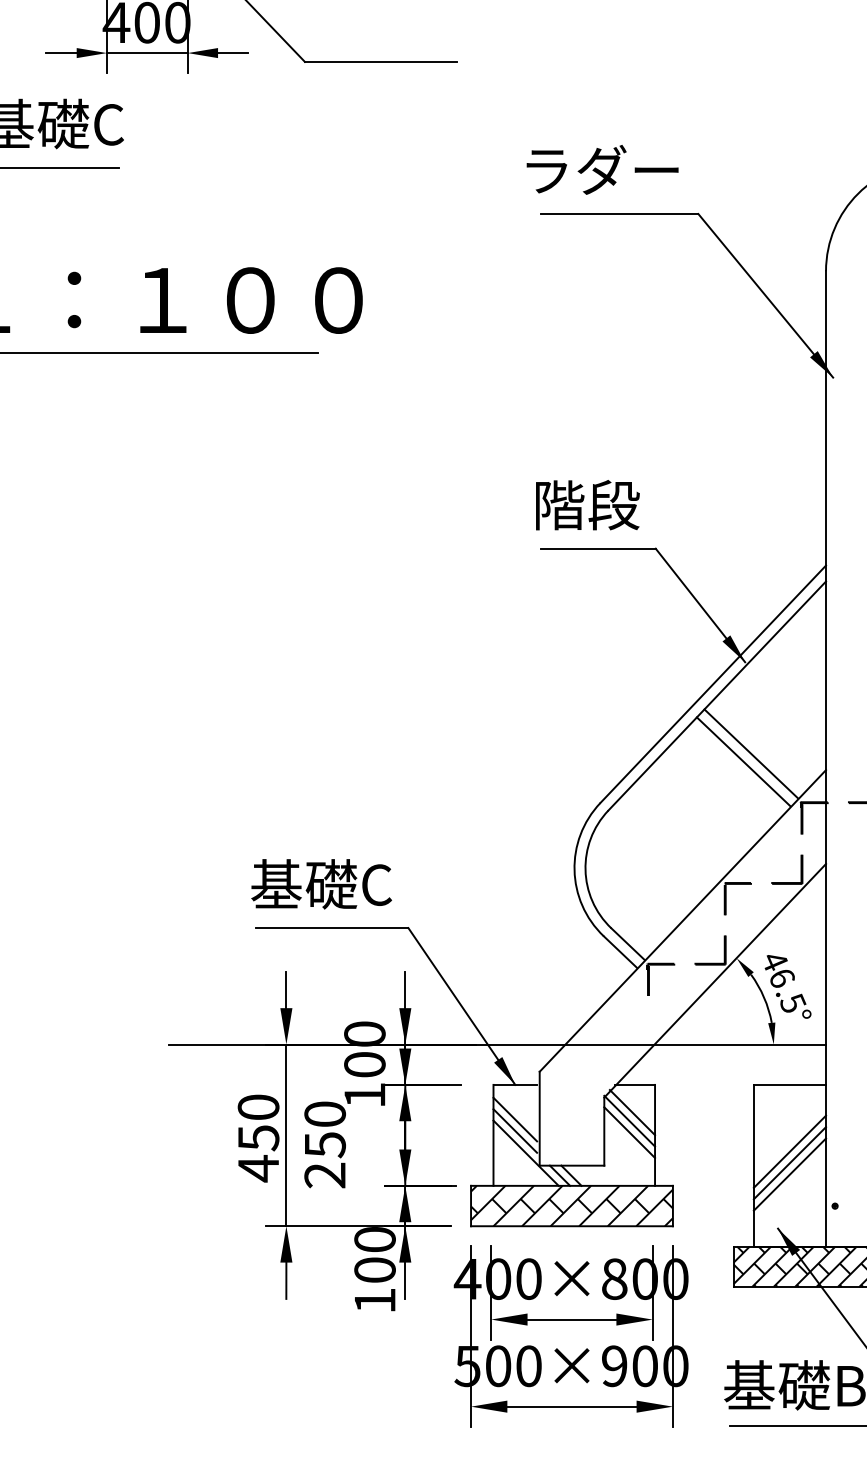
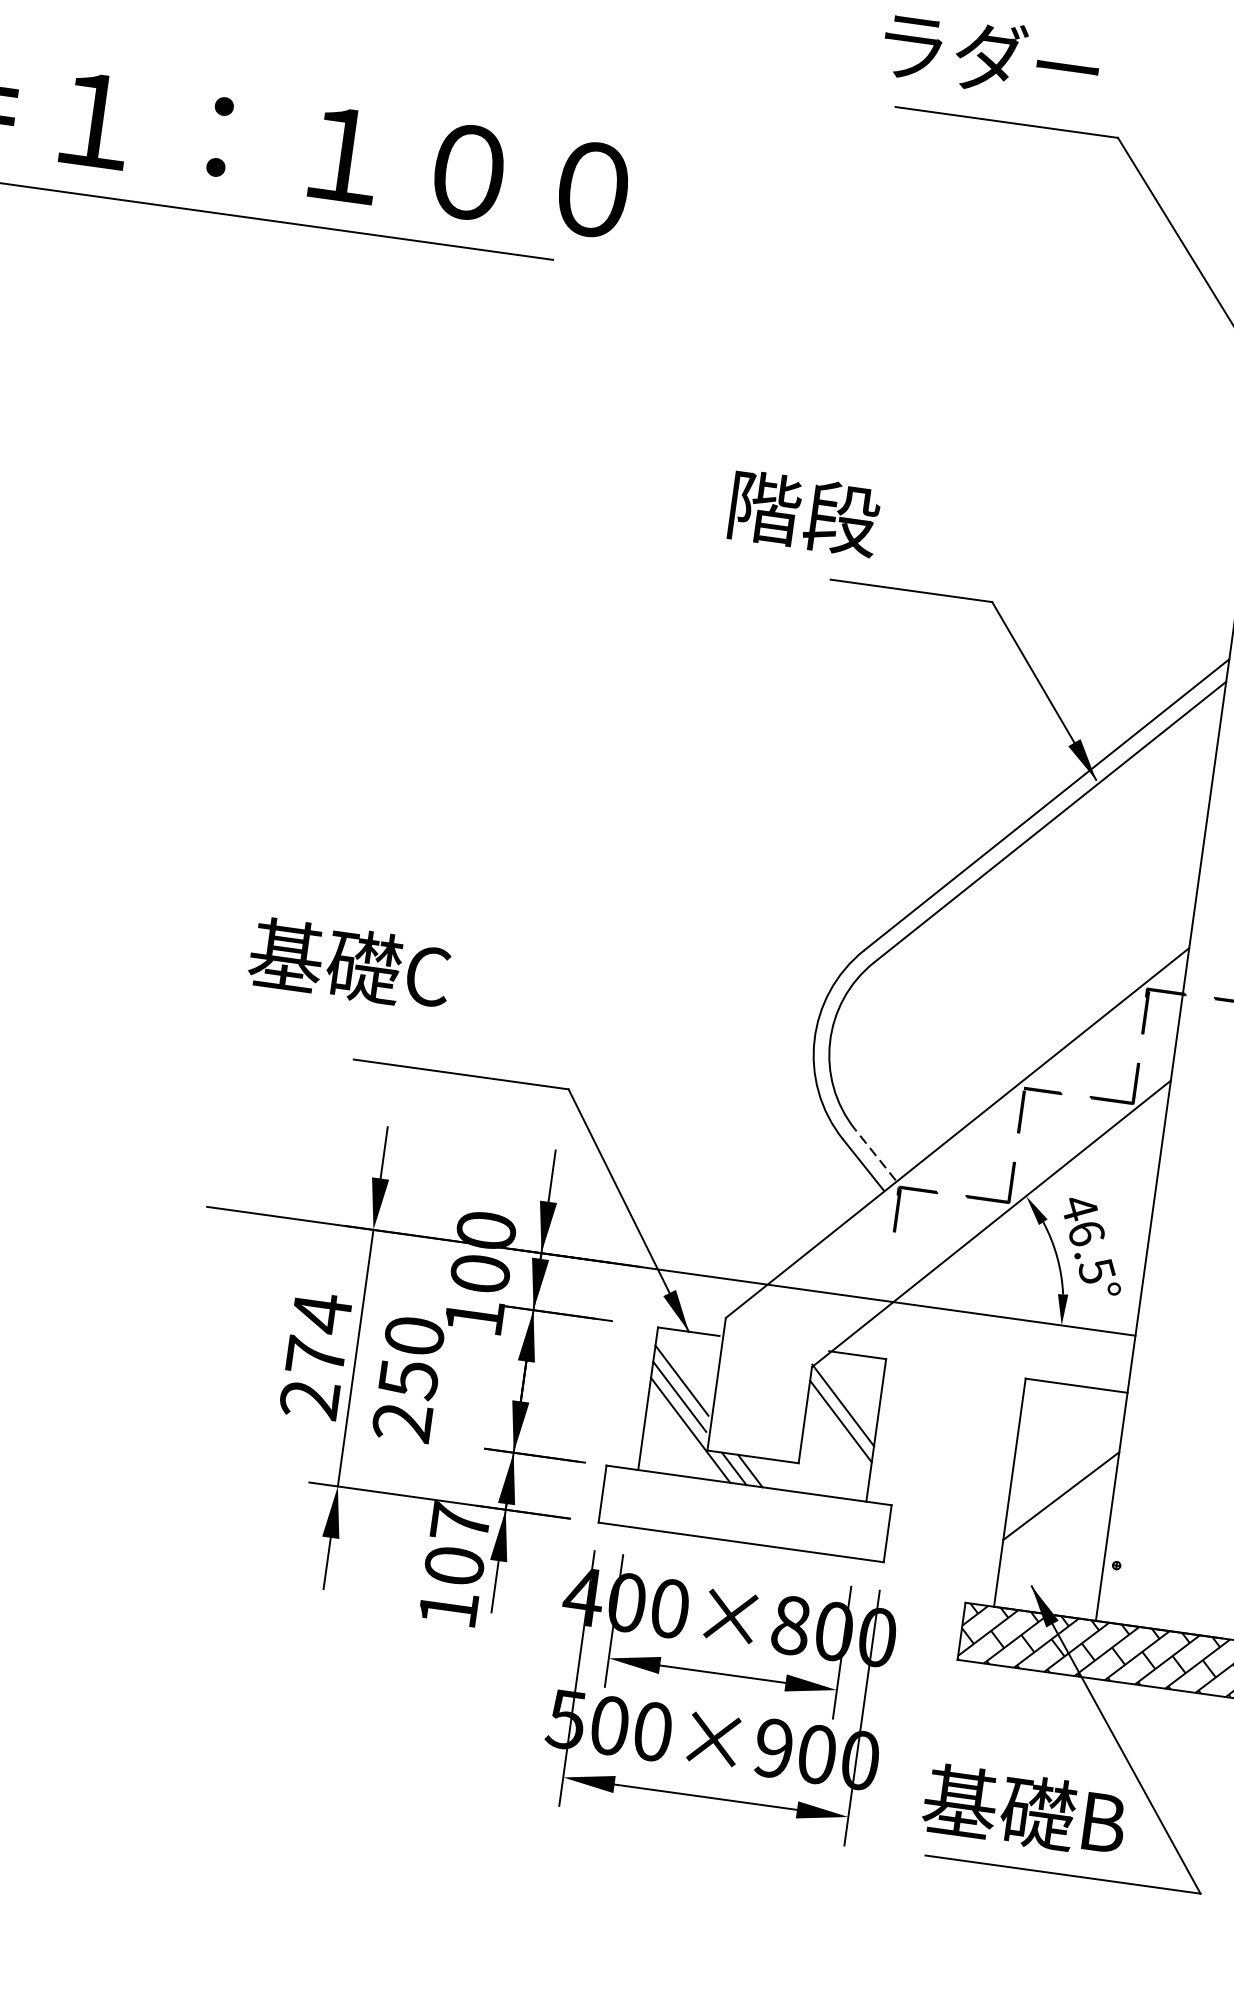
text: (587, 505) -> (804, 513), moved
line: (750, 753) -> (1085, 909), removed
line: (743, 761) -> (1074, 919), removed
text: (321, 884) -> (350, 964), moved
line: (627, 944) -> (874, 1155), solid -> dashed
line: (632, 1112) -> (848, 1393), removed
text: (258, 1137) -> (315, 1355), 450 -> 274
line: (789, 1151) -> (1062, 1479), removed
line: (789, 1174) -> (1058, 1511), removed
hatch: (571, 1205) -> (744, 1513), removed
text: (374, 1239) -> (459, 1522), 100 -> 107

